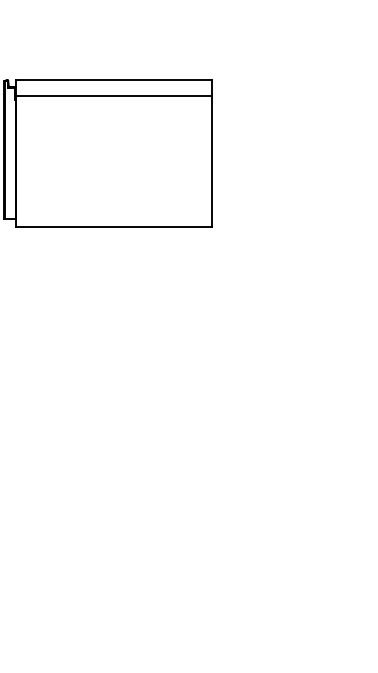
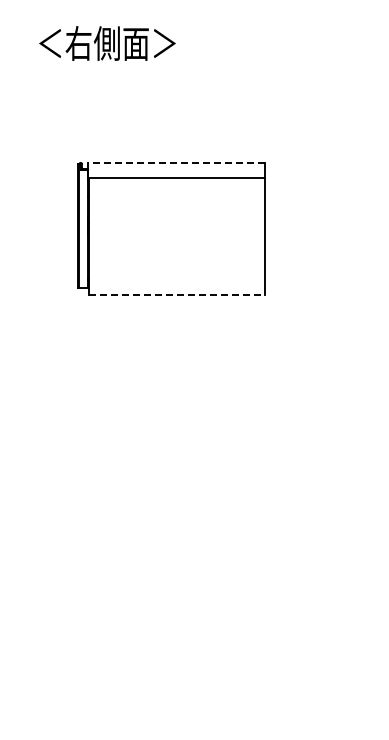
line: (113, 80) -> (176, 163), solid -> dashed
line: (114, 226) -> (177, 295), solid -> dashed

